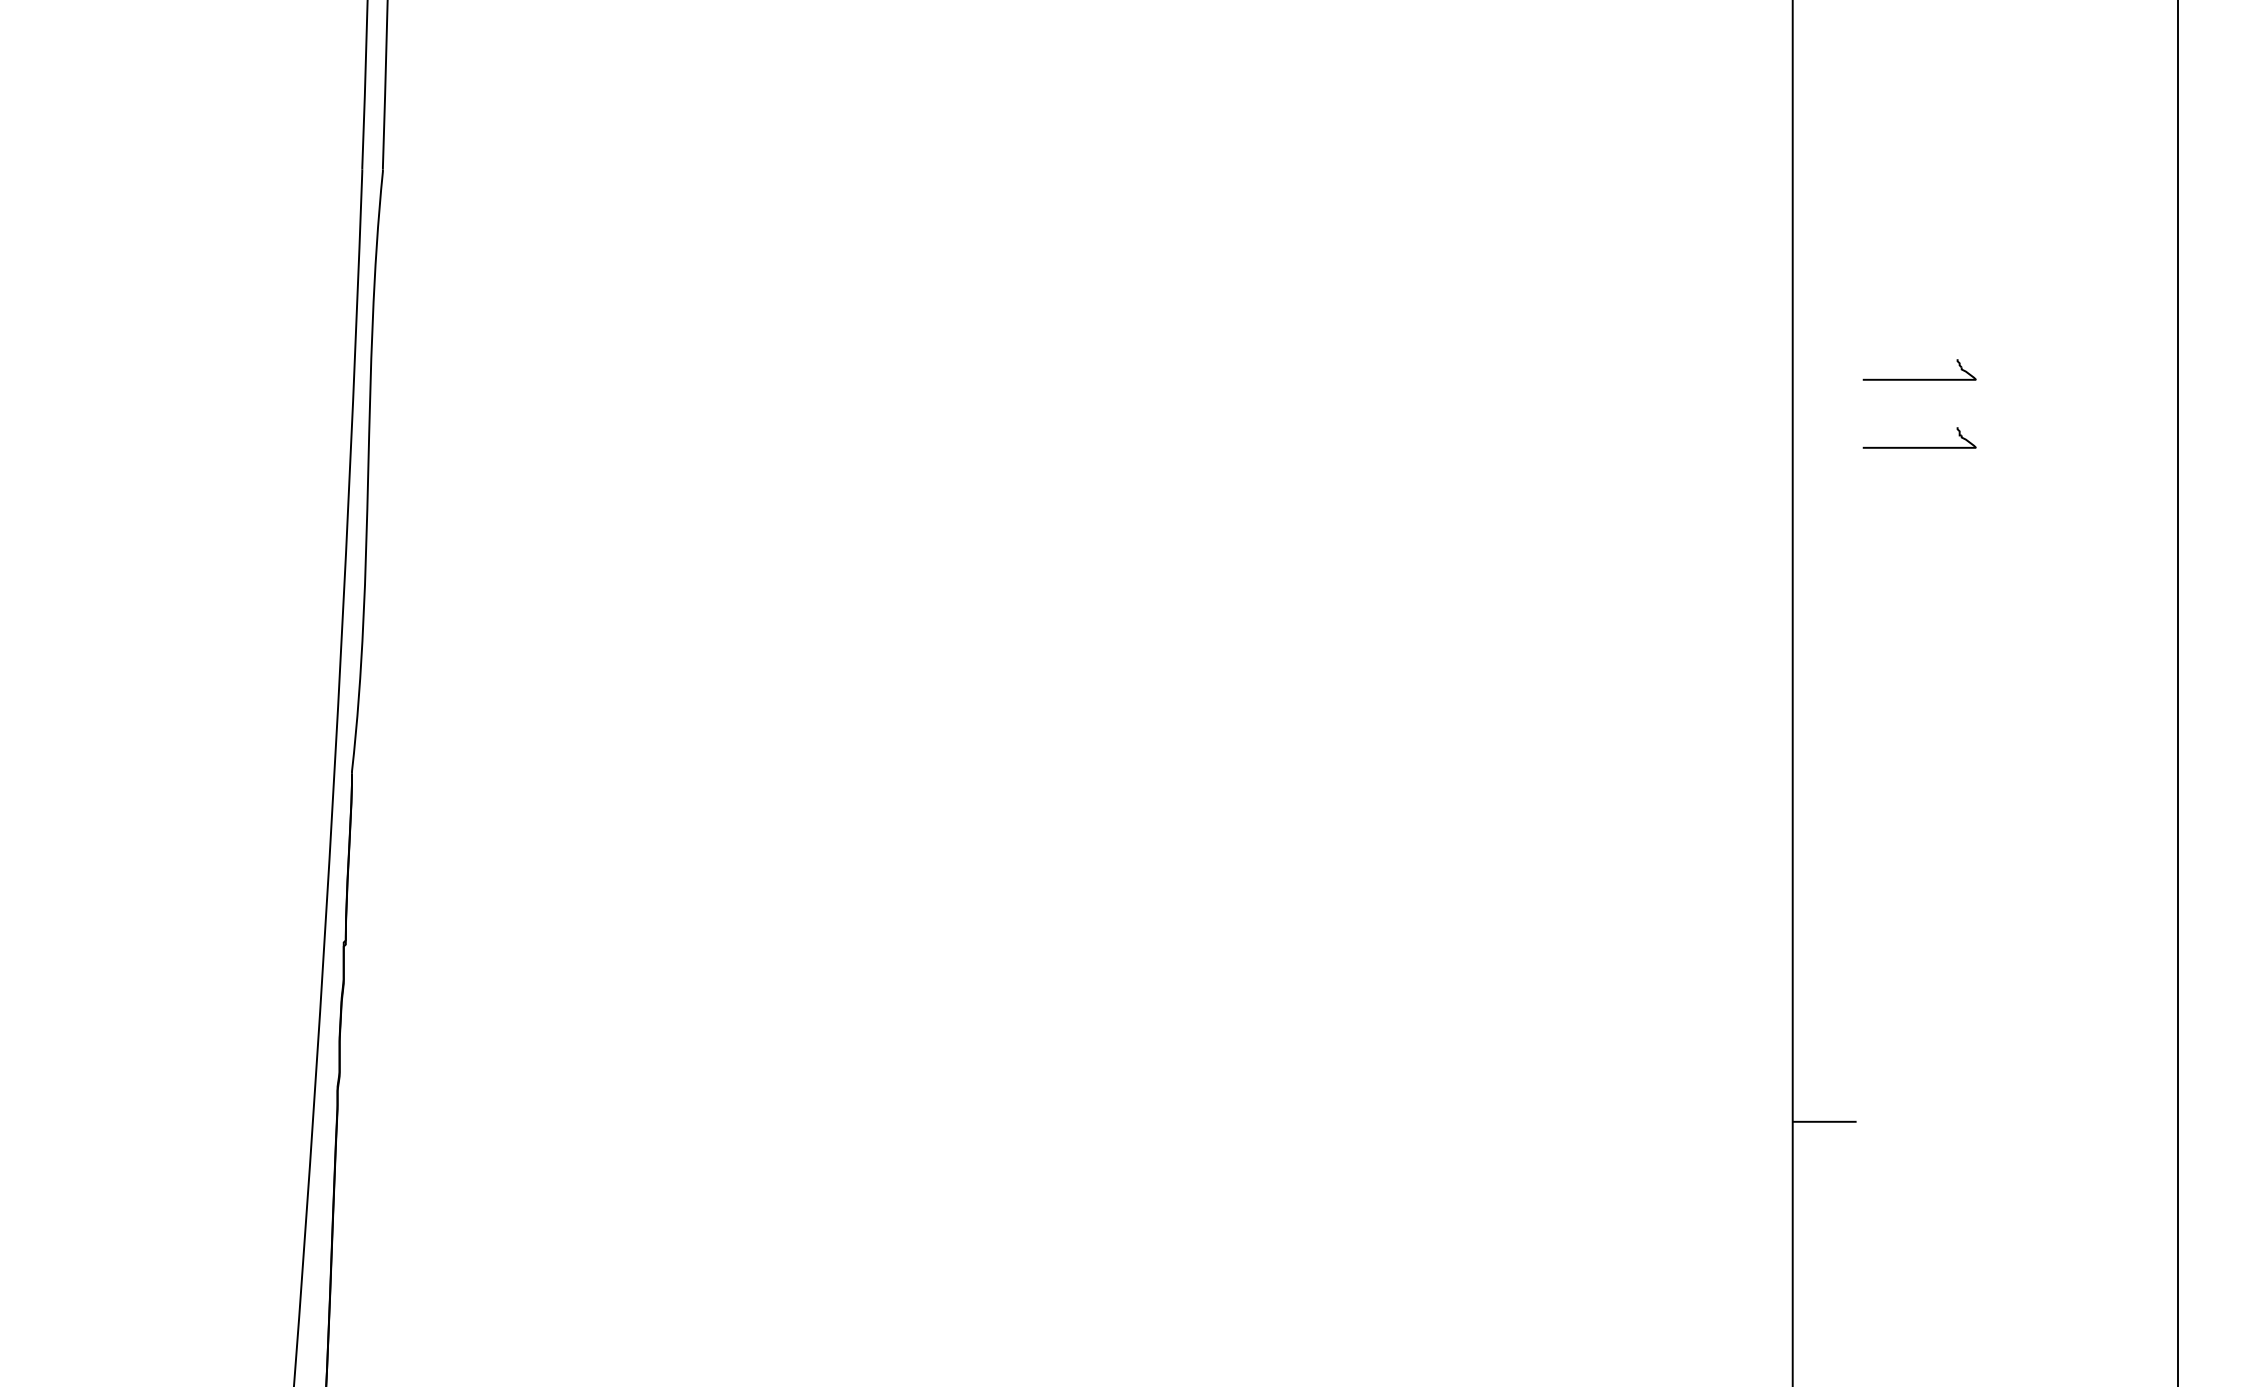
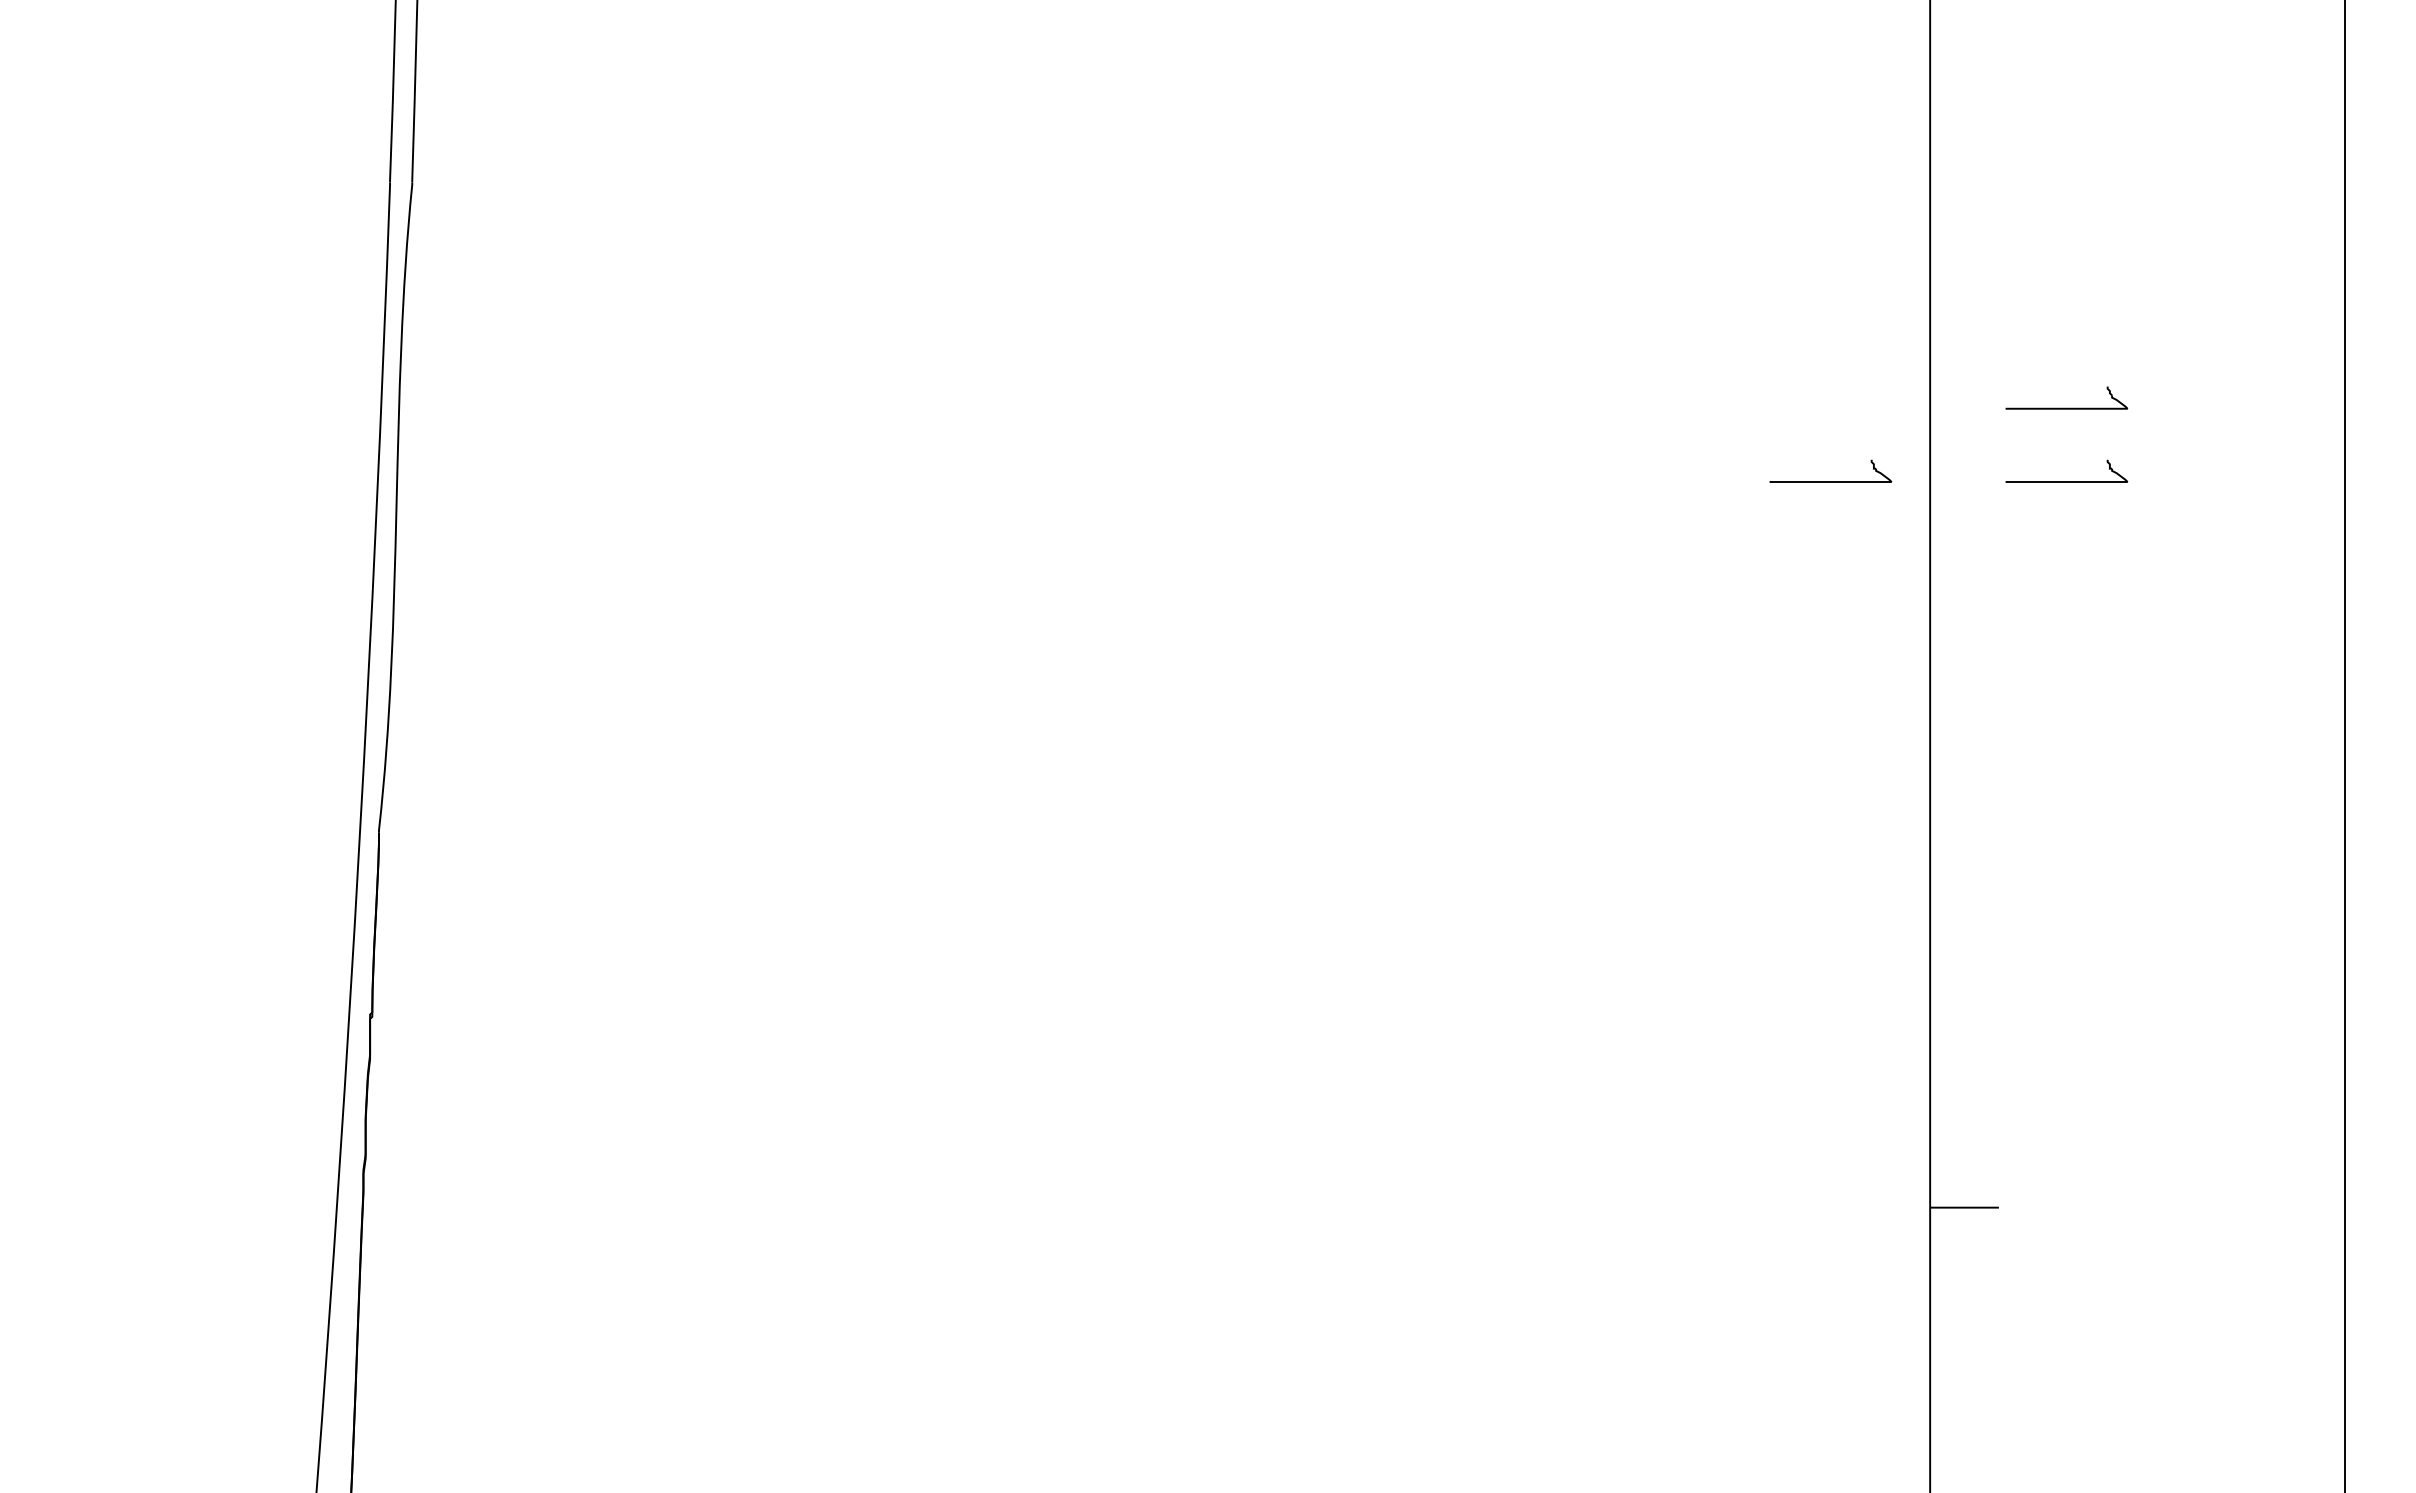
part: (1700, 447) -> (1830, 481), added

